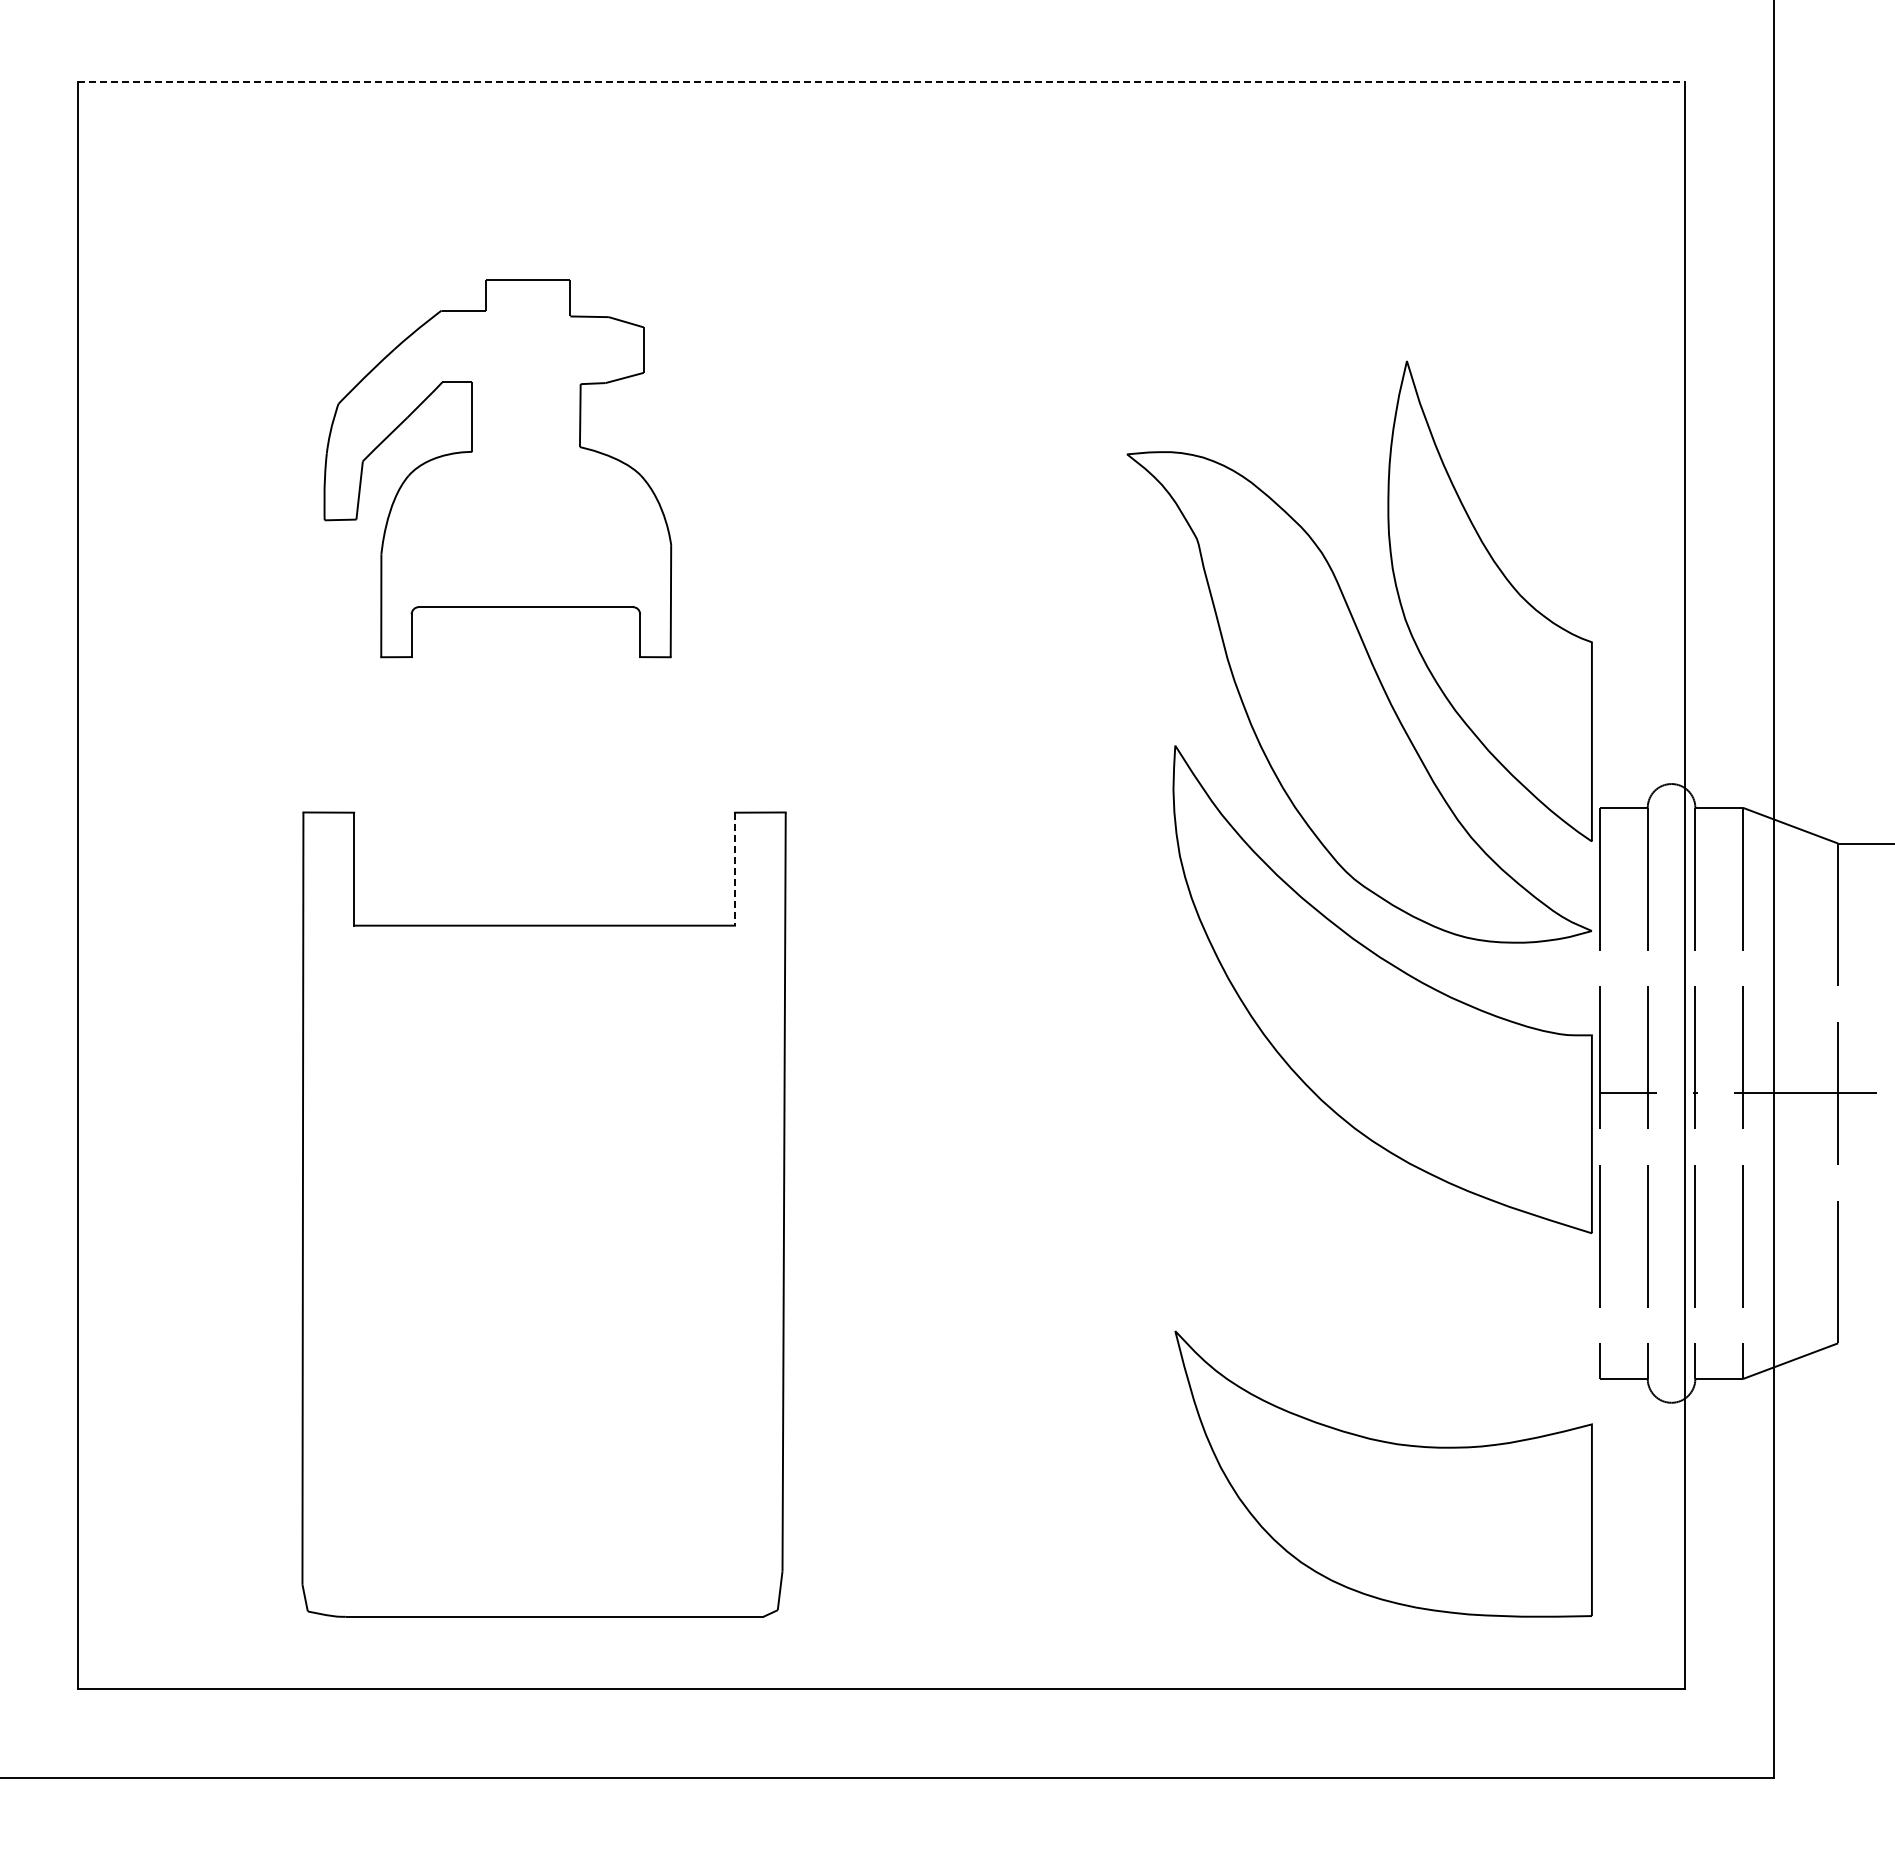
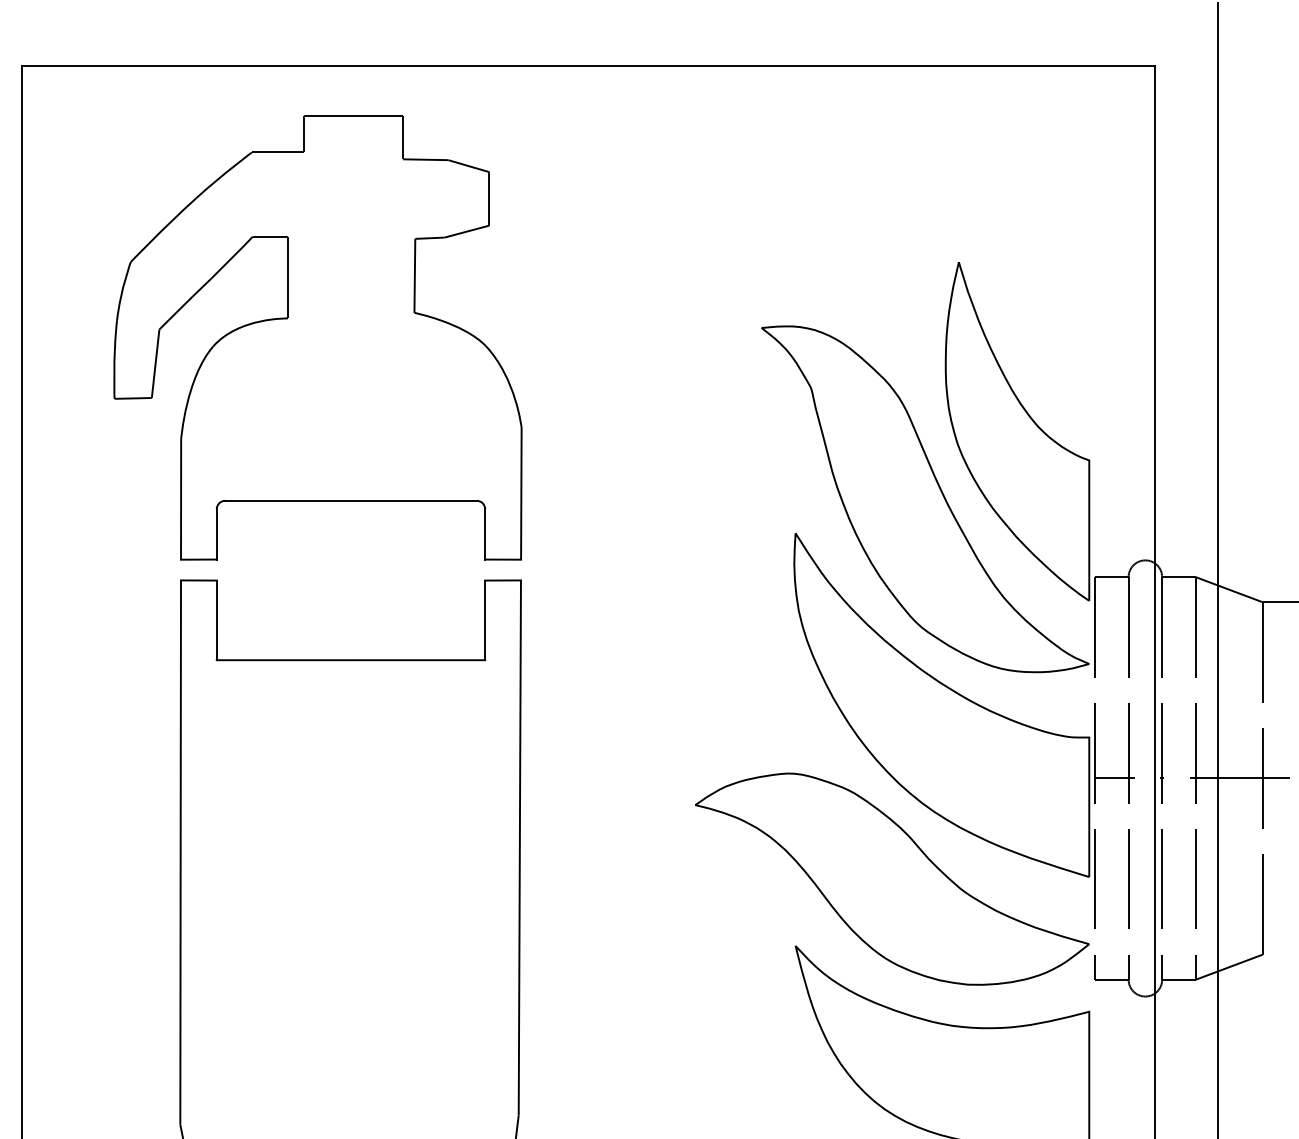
line: (882, 82) -> (589, 65), dashed -> solid
part: (497, 468) -> (317, 337), size x1.67
line: (734, 869) -> (484, 620), dashed -> solid
part: (1312, 1236) -> (892, 879), added

